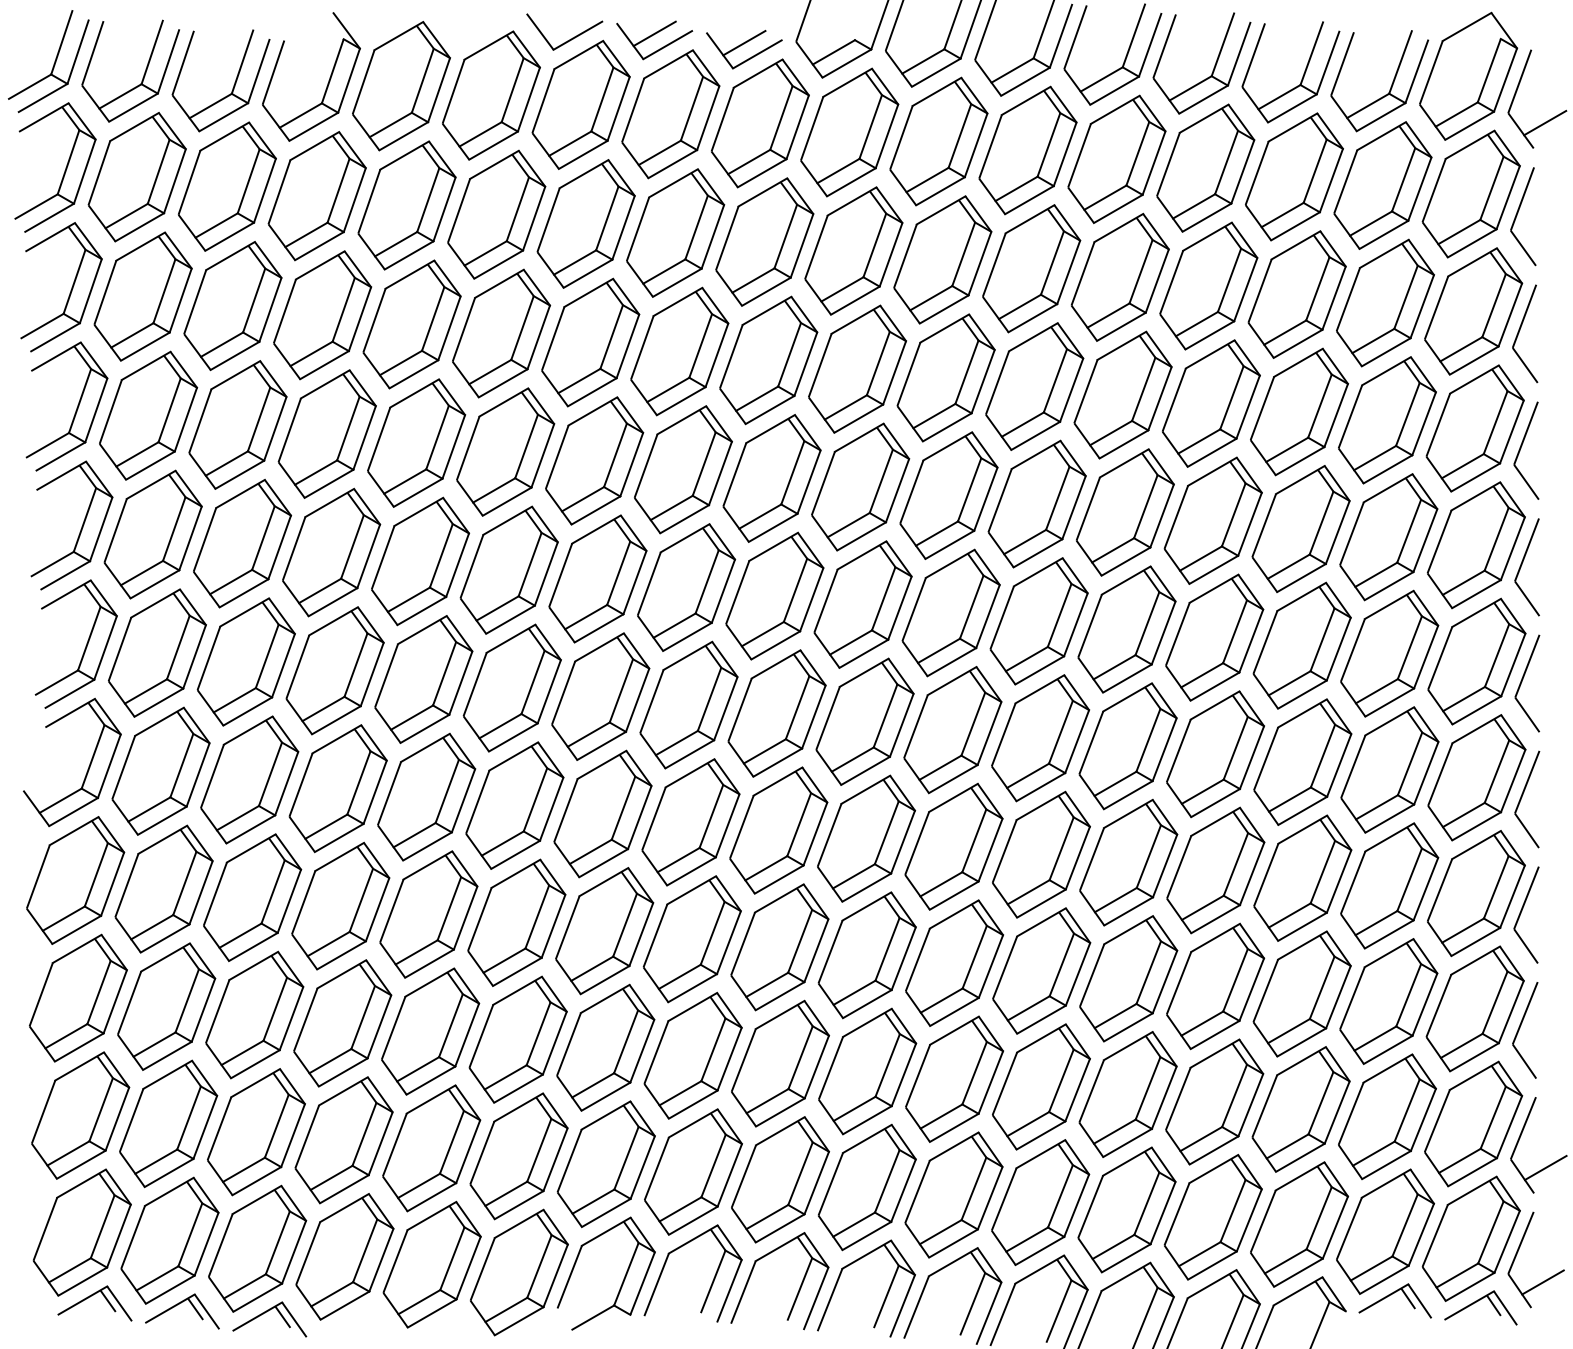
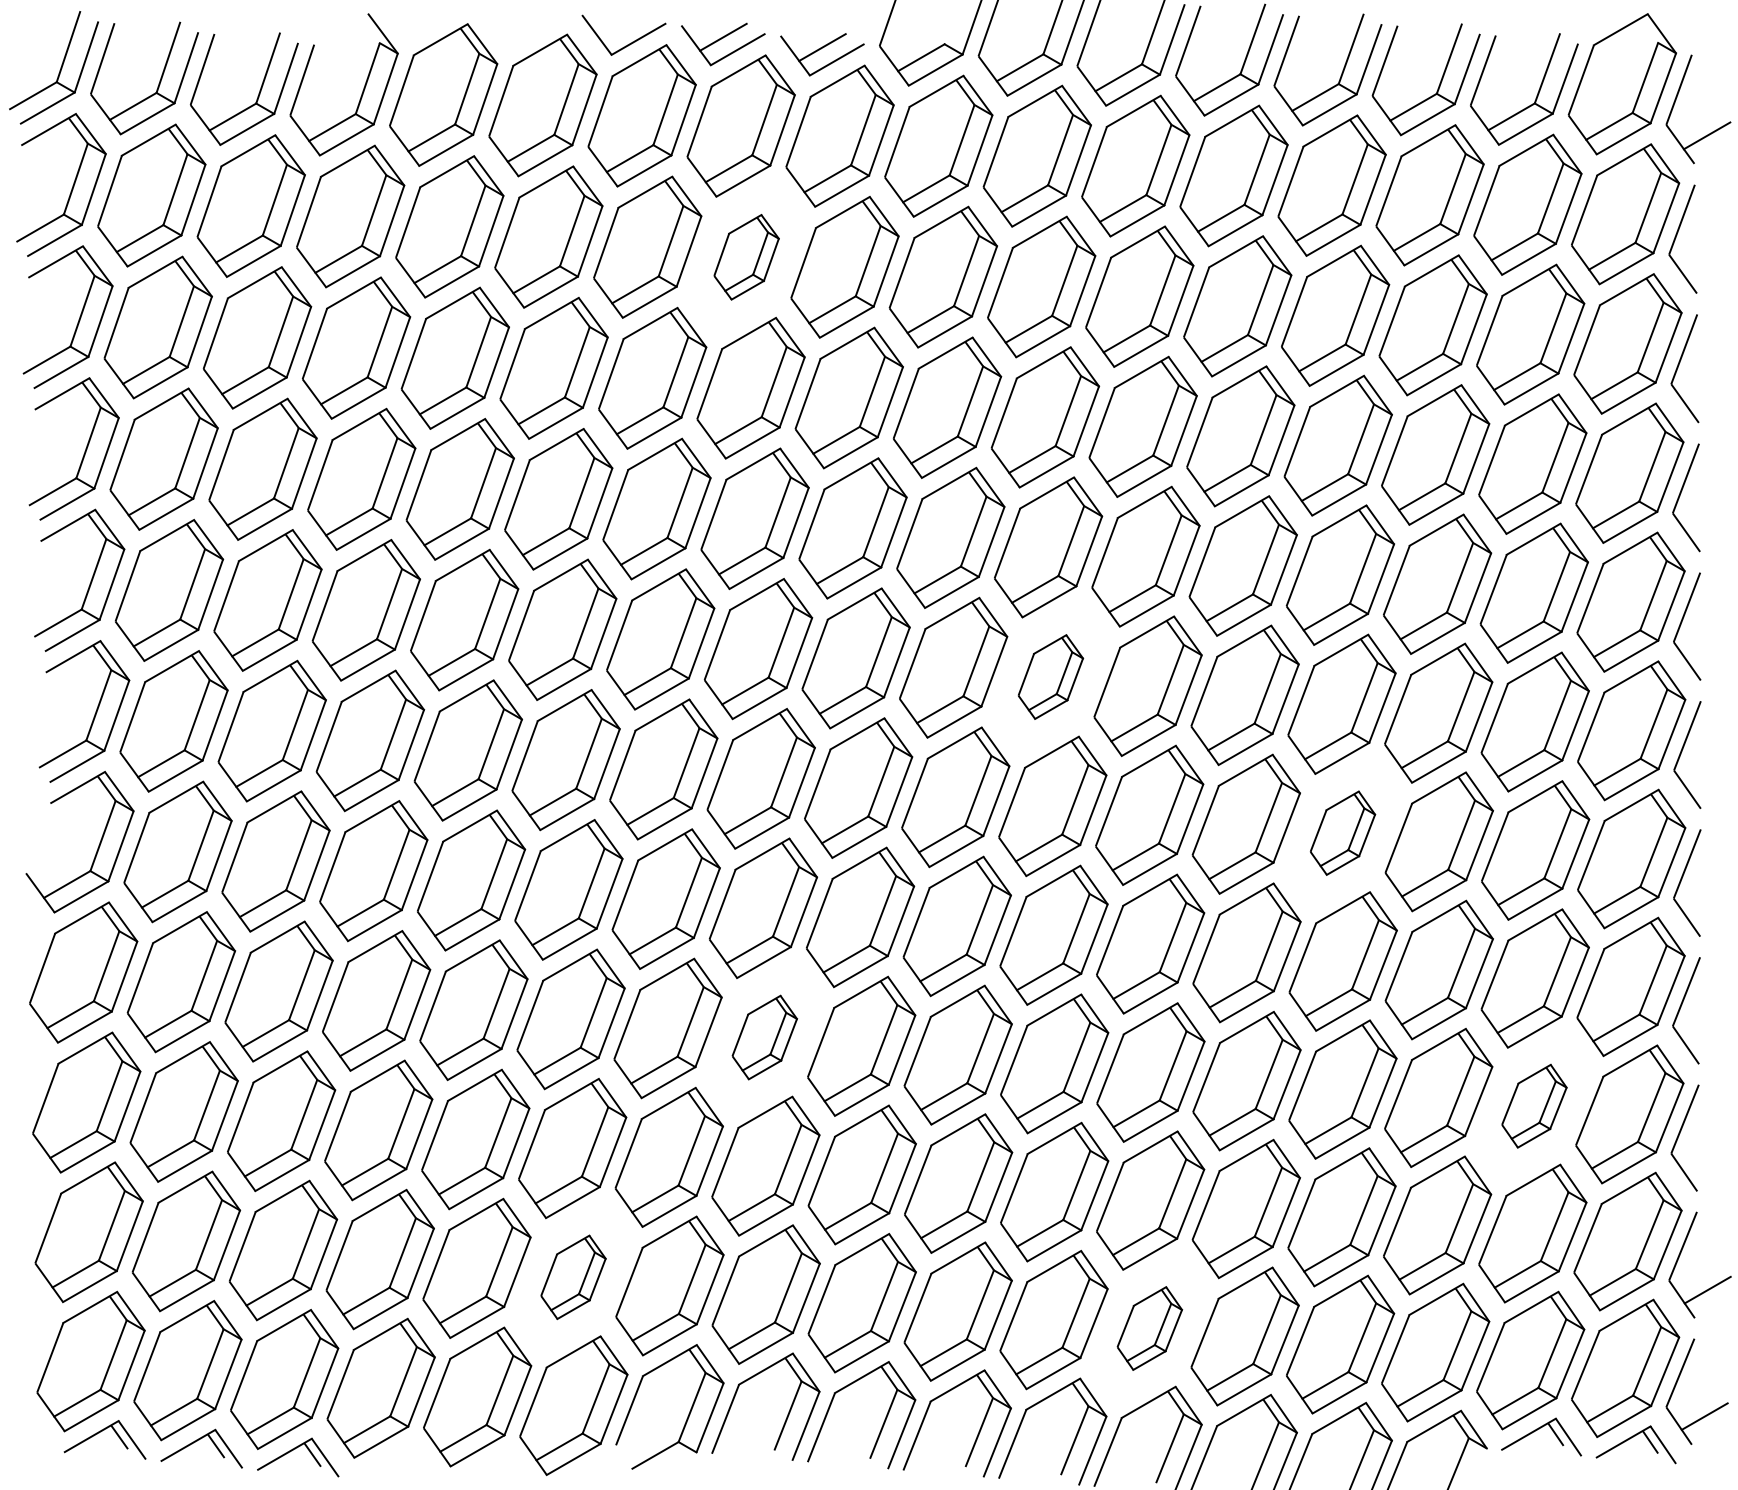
part: (675, 232) -> (746, 256), size x0.6
part: (950, 612) -> (1050, 676), size x0.6
part: (1215, 754) -> (1342, 833), size x0.6
part: (691, 939) -> (764, 1037), size x0.6
part: (1388, 1001) -> (1534, 1106), size x0.6
part: (518, 1156) -> (572, 1277), size x0.6
part: (1040, 1202) -> (1149, 1328), size x0.6

